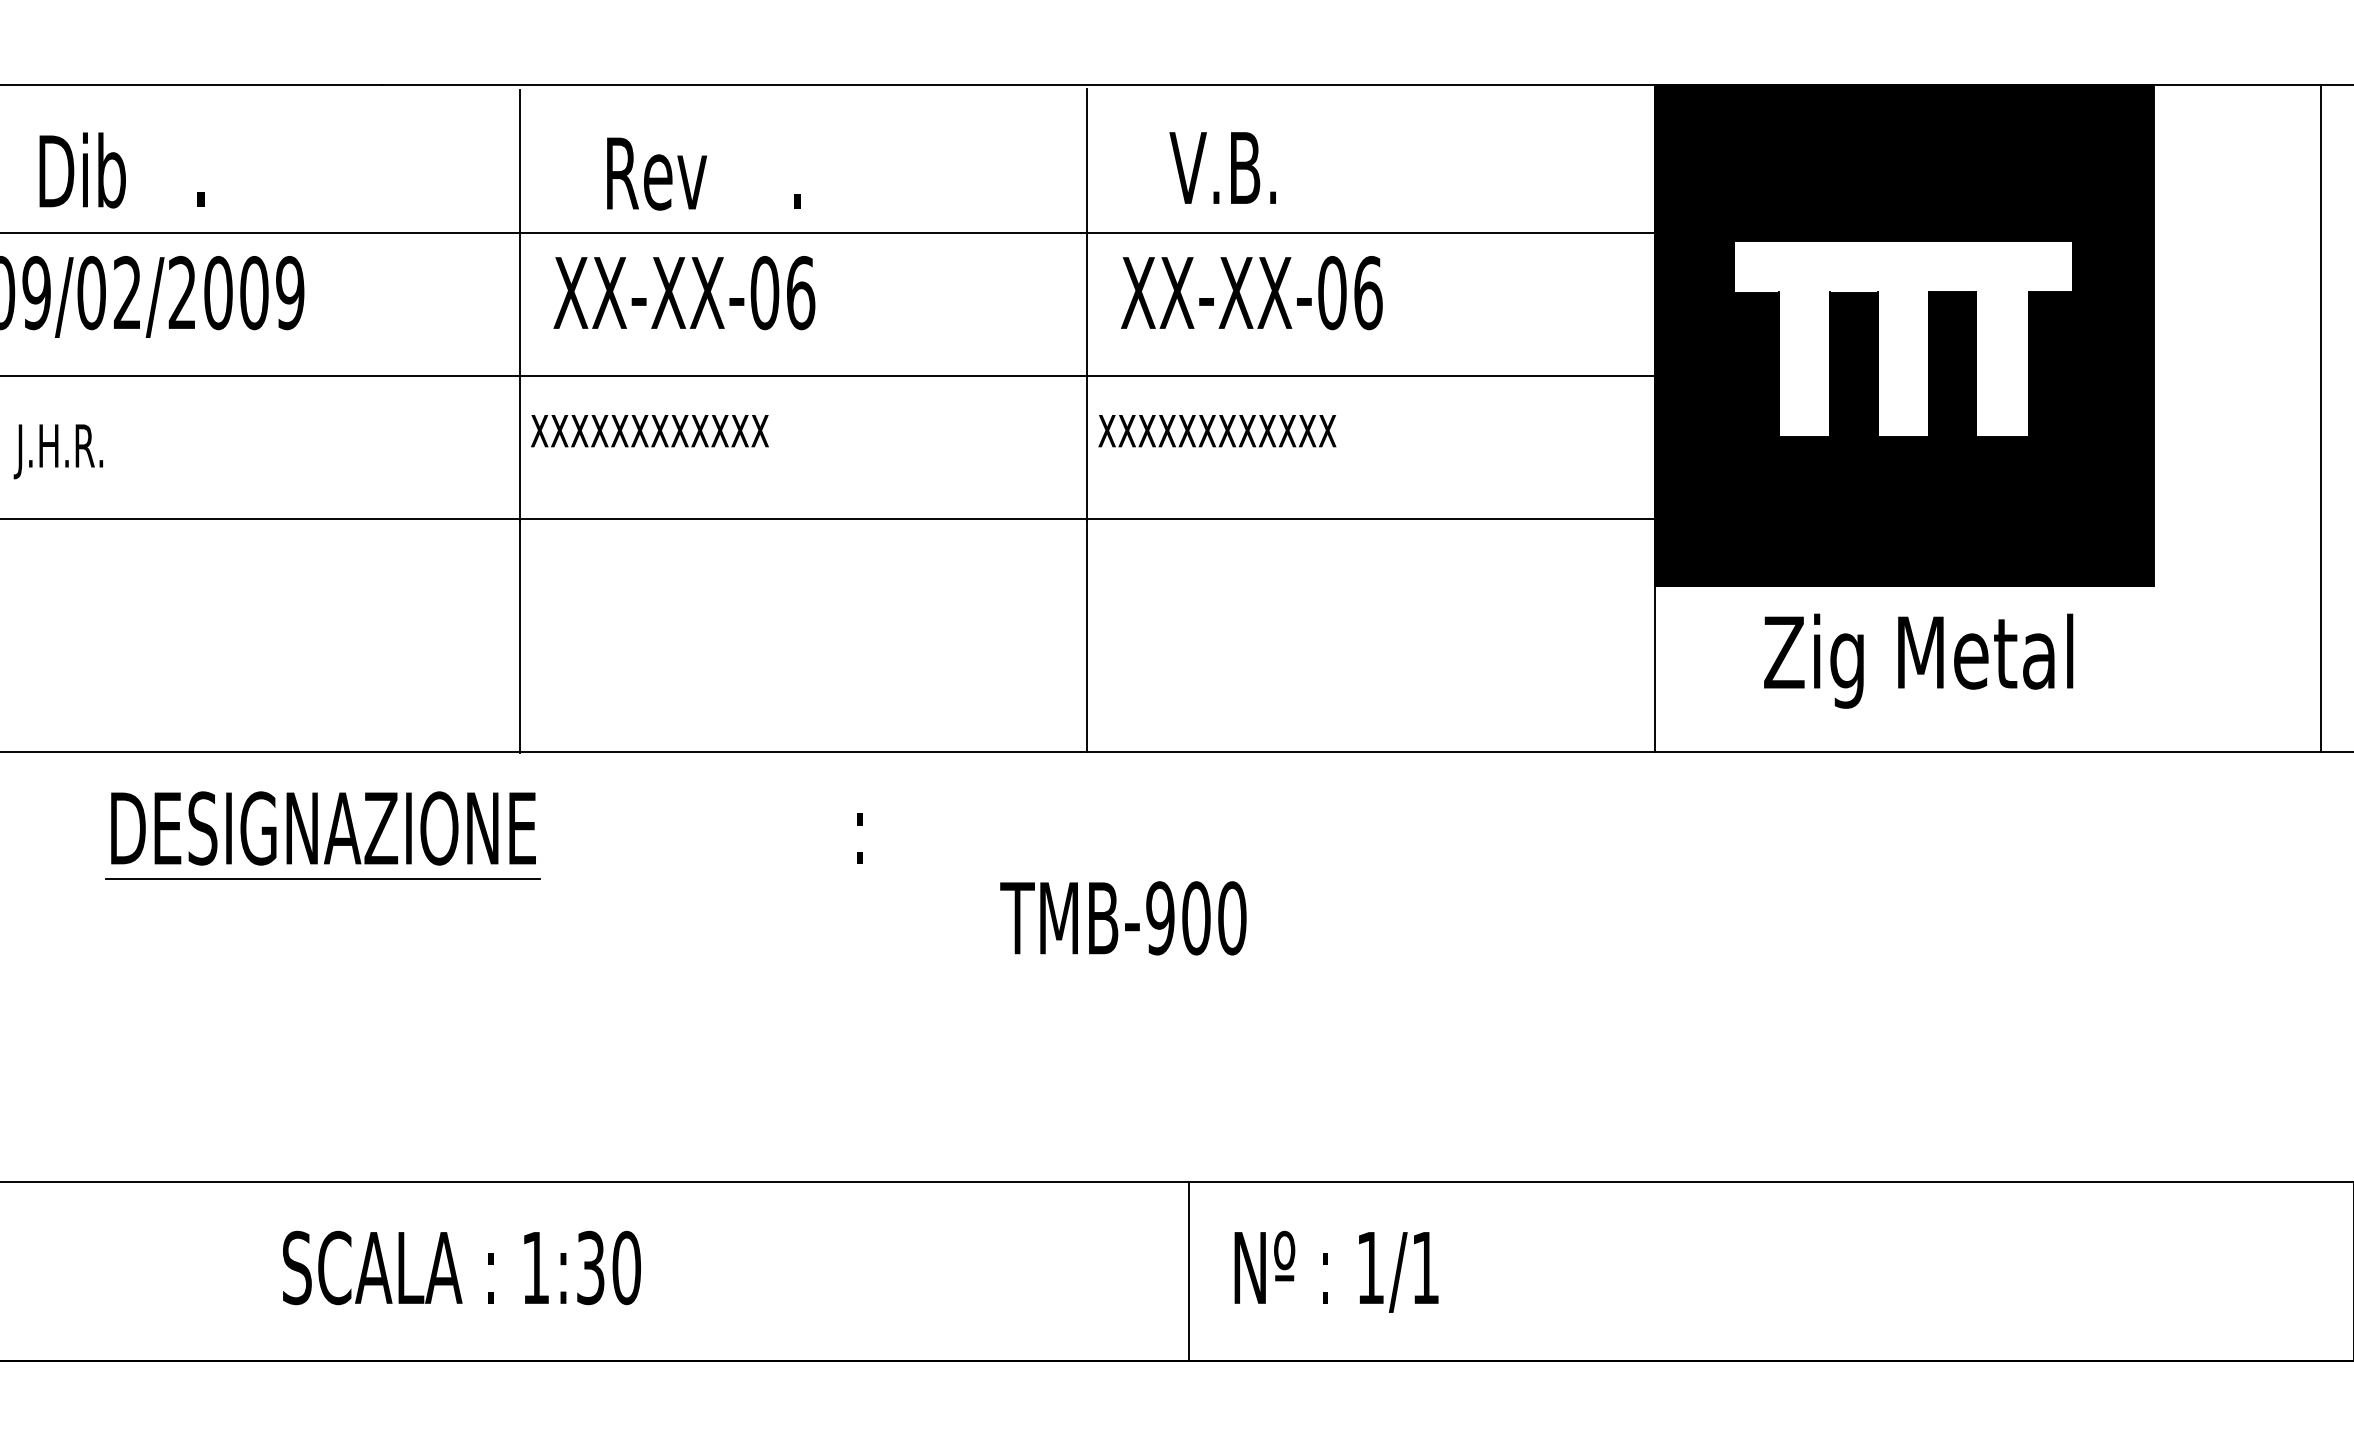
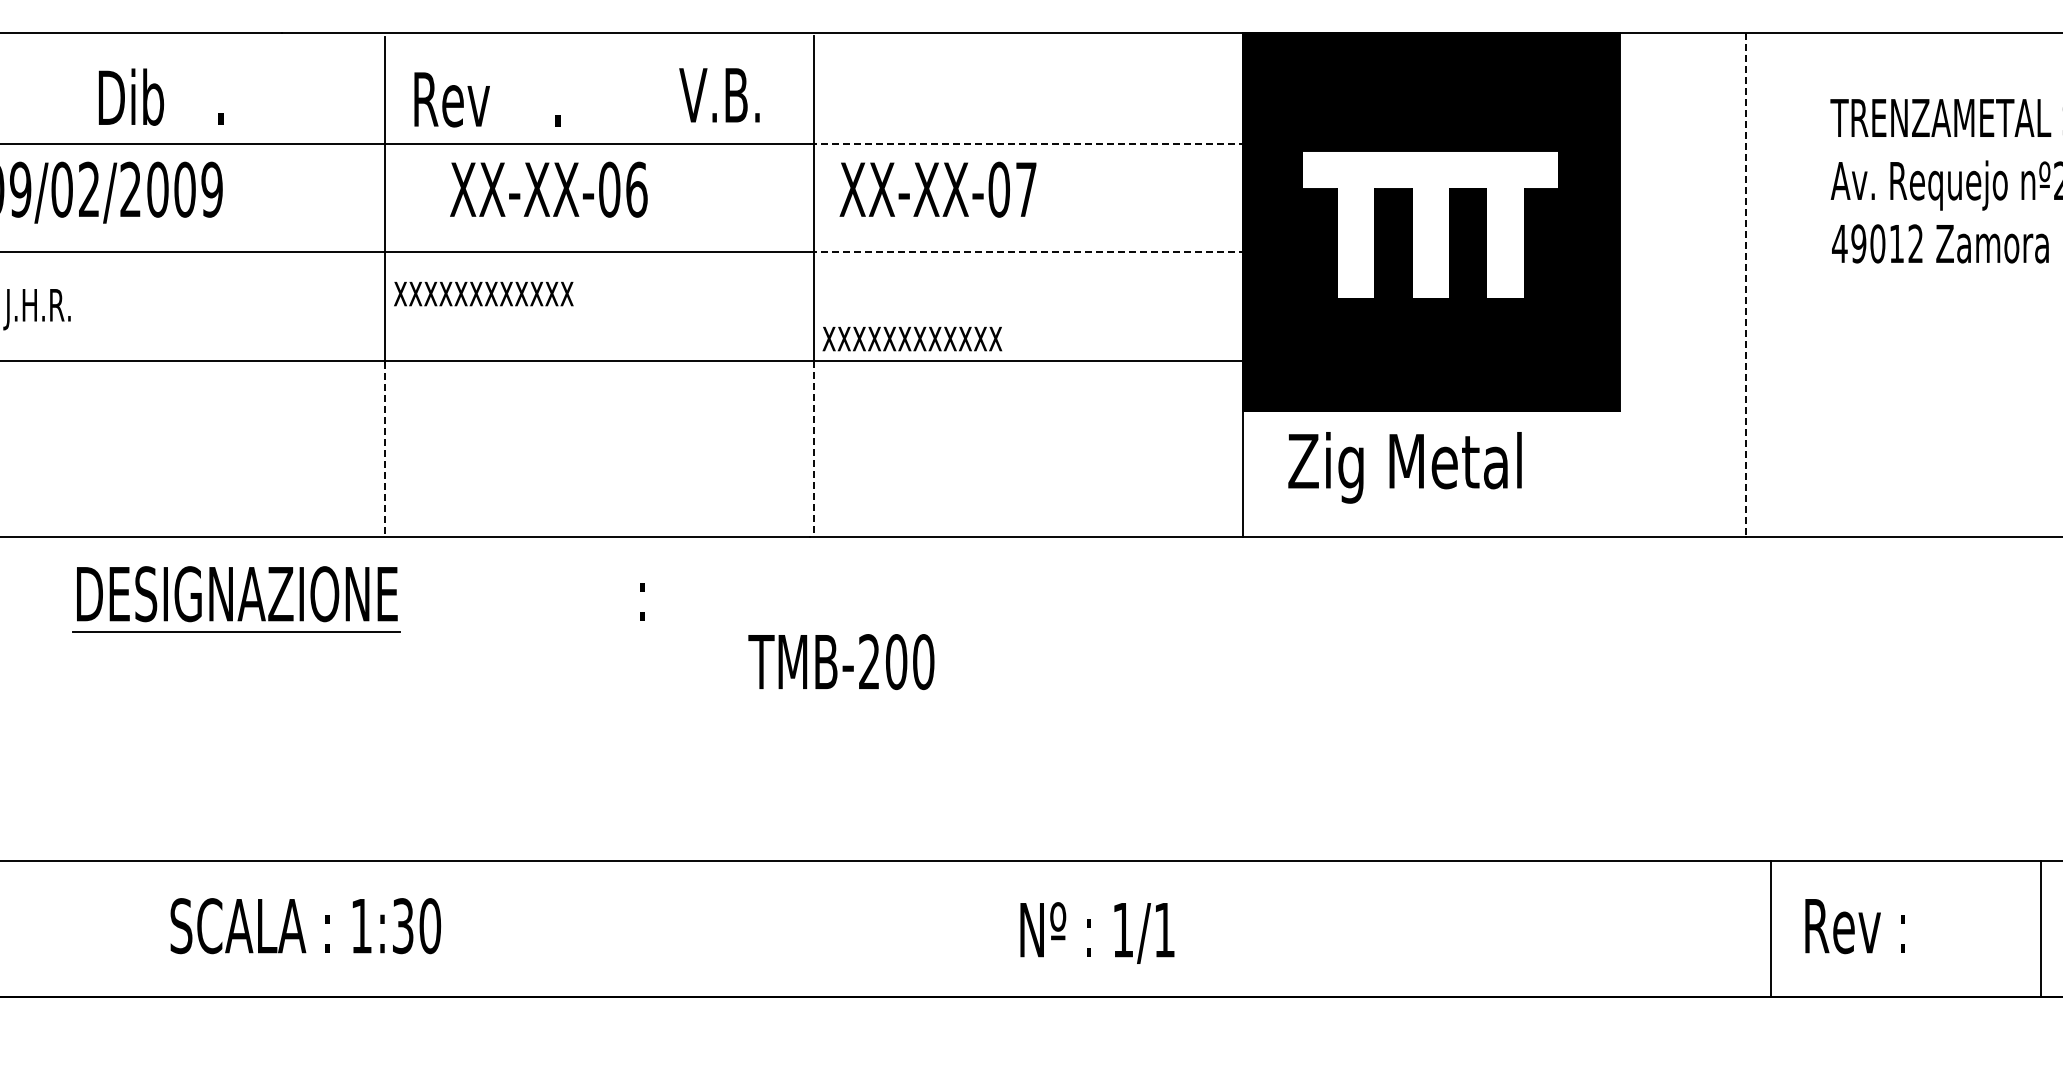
text: (1222, 168) -> (719, 95), moved
text: (121, 169) -> (160, 96), moved
text: (703, 173) -> (487, 99), moved
line: (1368, 233) -> (1026, 144), solid -> dashed
text: (683, 292) -> (548, 189), moved
text: (1368, 292) -> (1026, 189), XX-XX-06 -> XX-XX-07
line: (1368, 376) -> (1026, 252), solid -> dashed
line: (2320, 418) -> (1745, 284), solid -> dashed
text: (1217, 431) -> (912, 339), moved
line: (1086, 635) -> (813, 448), solid -> dashed
line: (519, 636) -> (385, 449), solid -> dashed
text: (1917, 660) -> (1404, 467), moved
text: (1159, 918) -> (868, 662), TMB-900 -> TMB-200
text: (461, 1268) -> (305, 926), moved
line: (1188, 1271) -> (890, 928), removed
text: (1336, 1271) -> (1097, 932), moved

